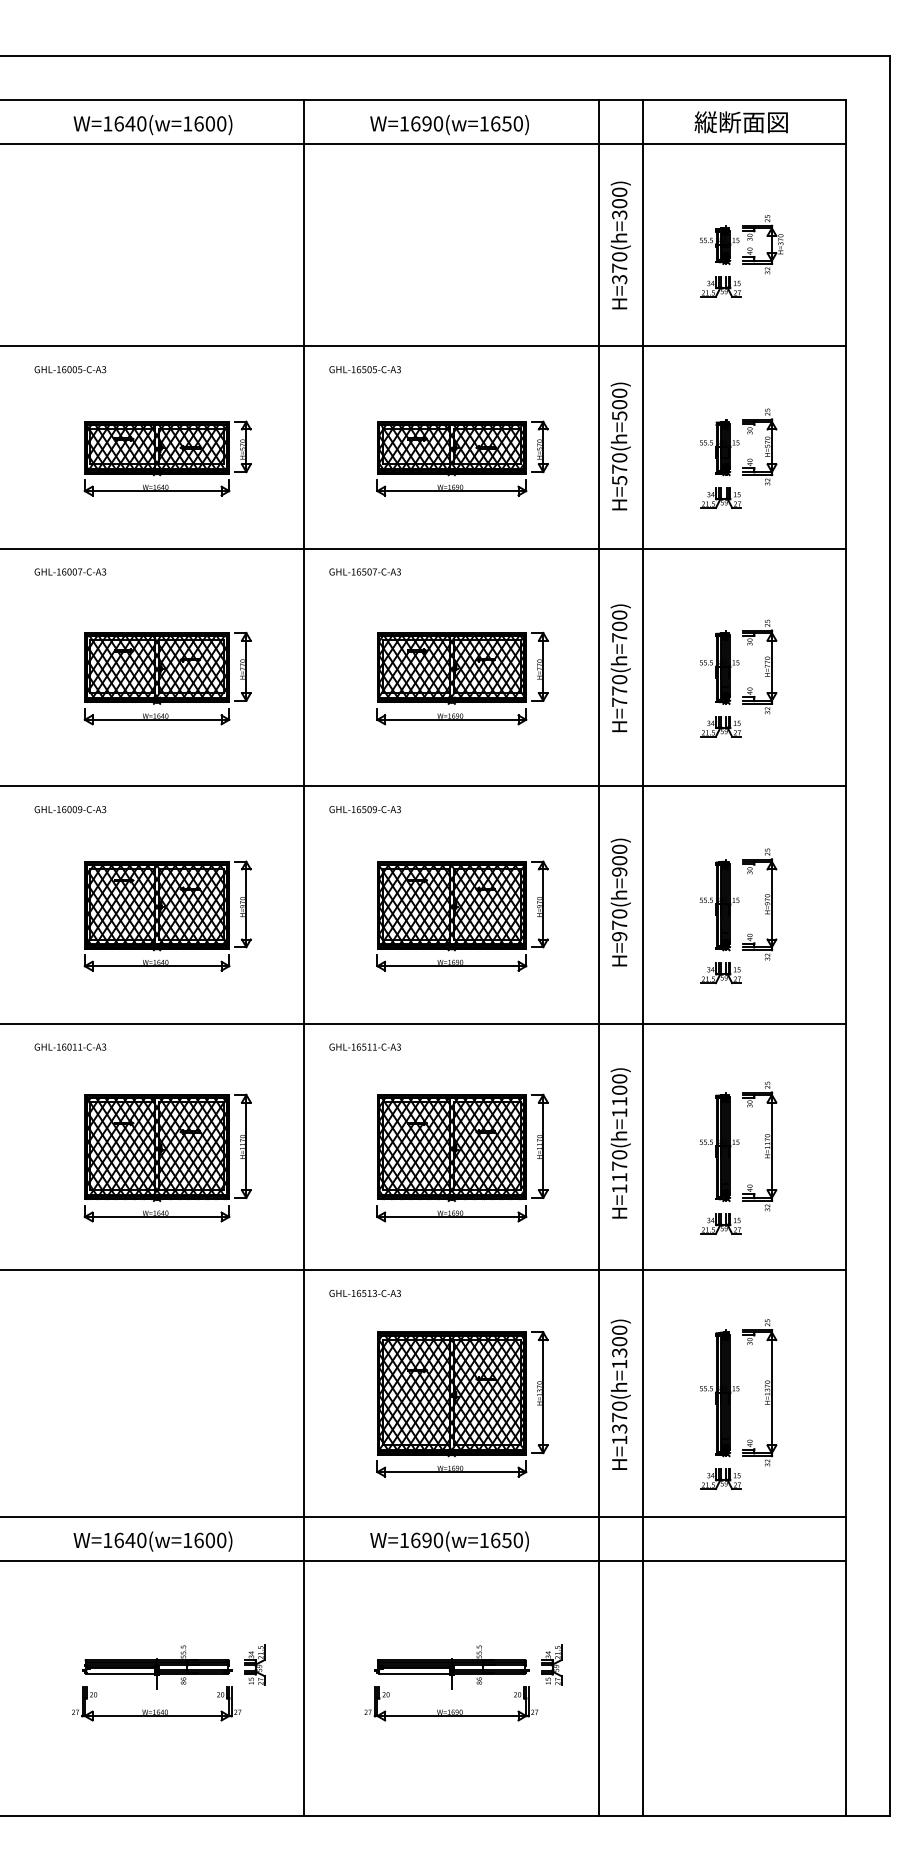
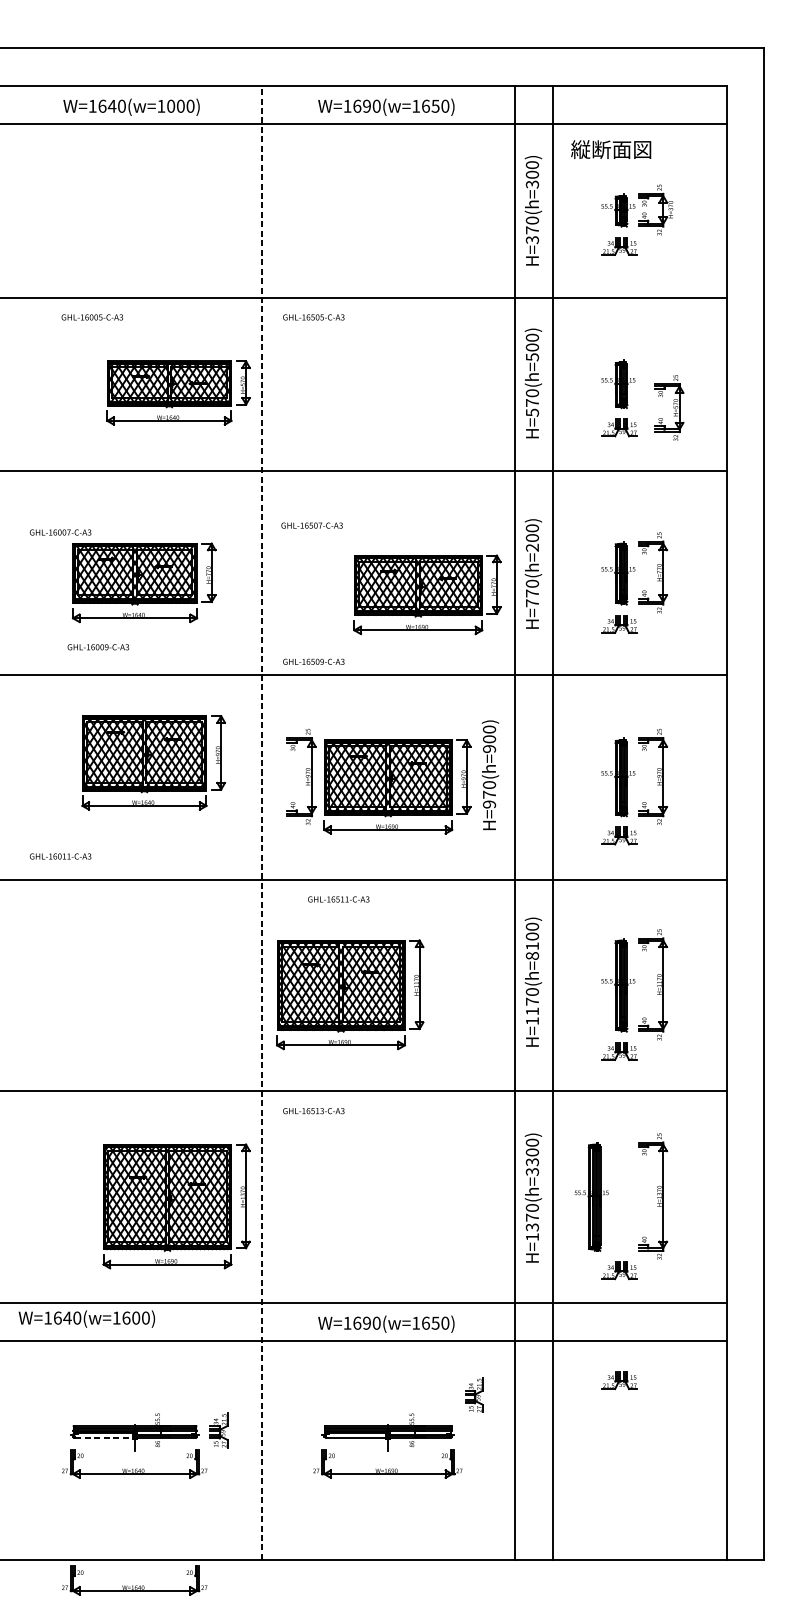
text: (740, 122) -> (610, 149), moved
text: (198, 123) -> (170, 105), W=1640(w=1600) -> W=1640(w=1000)
text: (70, 369) -> (92, 317), moved
part: (759, 446) -> (668, 407), moved
part: (167, 458) -> (178, 392), moved
part: (462, 458) -> (397, 393), removed
text: (70, 571) -> (60, 532), moved
text: (364, 571) -> (311, 525), moved
text: (619, 637) -> (532, 547), H=770(h=700) -> H=770(h=200)
part: (462, 678) -> (427, 594), moved
text: (70, 809) -> (98, 647), moved
text: (364, 809) -> (313, 661), moved
text: (620, 902) -> (490, 775), moved
part: (350, 904) -> (301, 776), added
part: (167, 915) -> (153, 762), moved
line: (304, 957) -> (261, 822), solid -> dashed
text: (70, 1046) -> (60, 855), moved
text: (364, 1046) -> (338, 898), moved
text: (619, 1112) -> (532, 955), H=1170(h=1100) -> H=1170(h=8100)
part: (167, 1157) -> (144, 994), removed
part: (462, 1157) -> (350, 994), moved
text: (619, 1364) -> (532, 1172), H=1370(h=1300) -> H=1370(h=3300)
part: (719, 1393) -> (591, 1197), moved
part: (462, 1404) -> (176, 1206), moved
text: (152, 1541) -> (86, 1319), moved
part: (720, 1606) -> (619, 1380), added
part: (551, 1664) -> (473, 1394), moved
line: (121, 1674) -> (104, 1438), solid -> dashed
part: (154, 1845) -> (132, 1585), added

